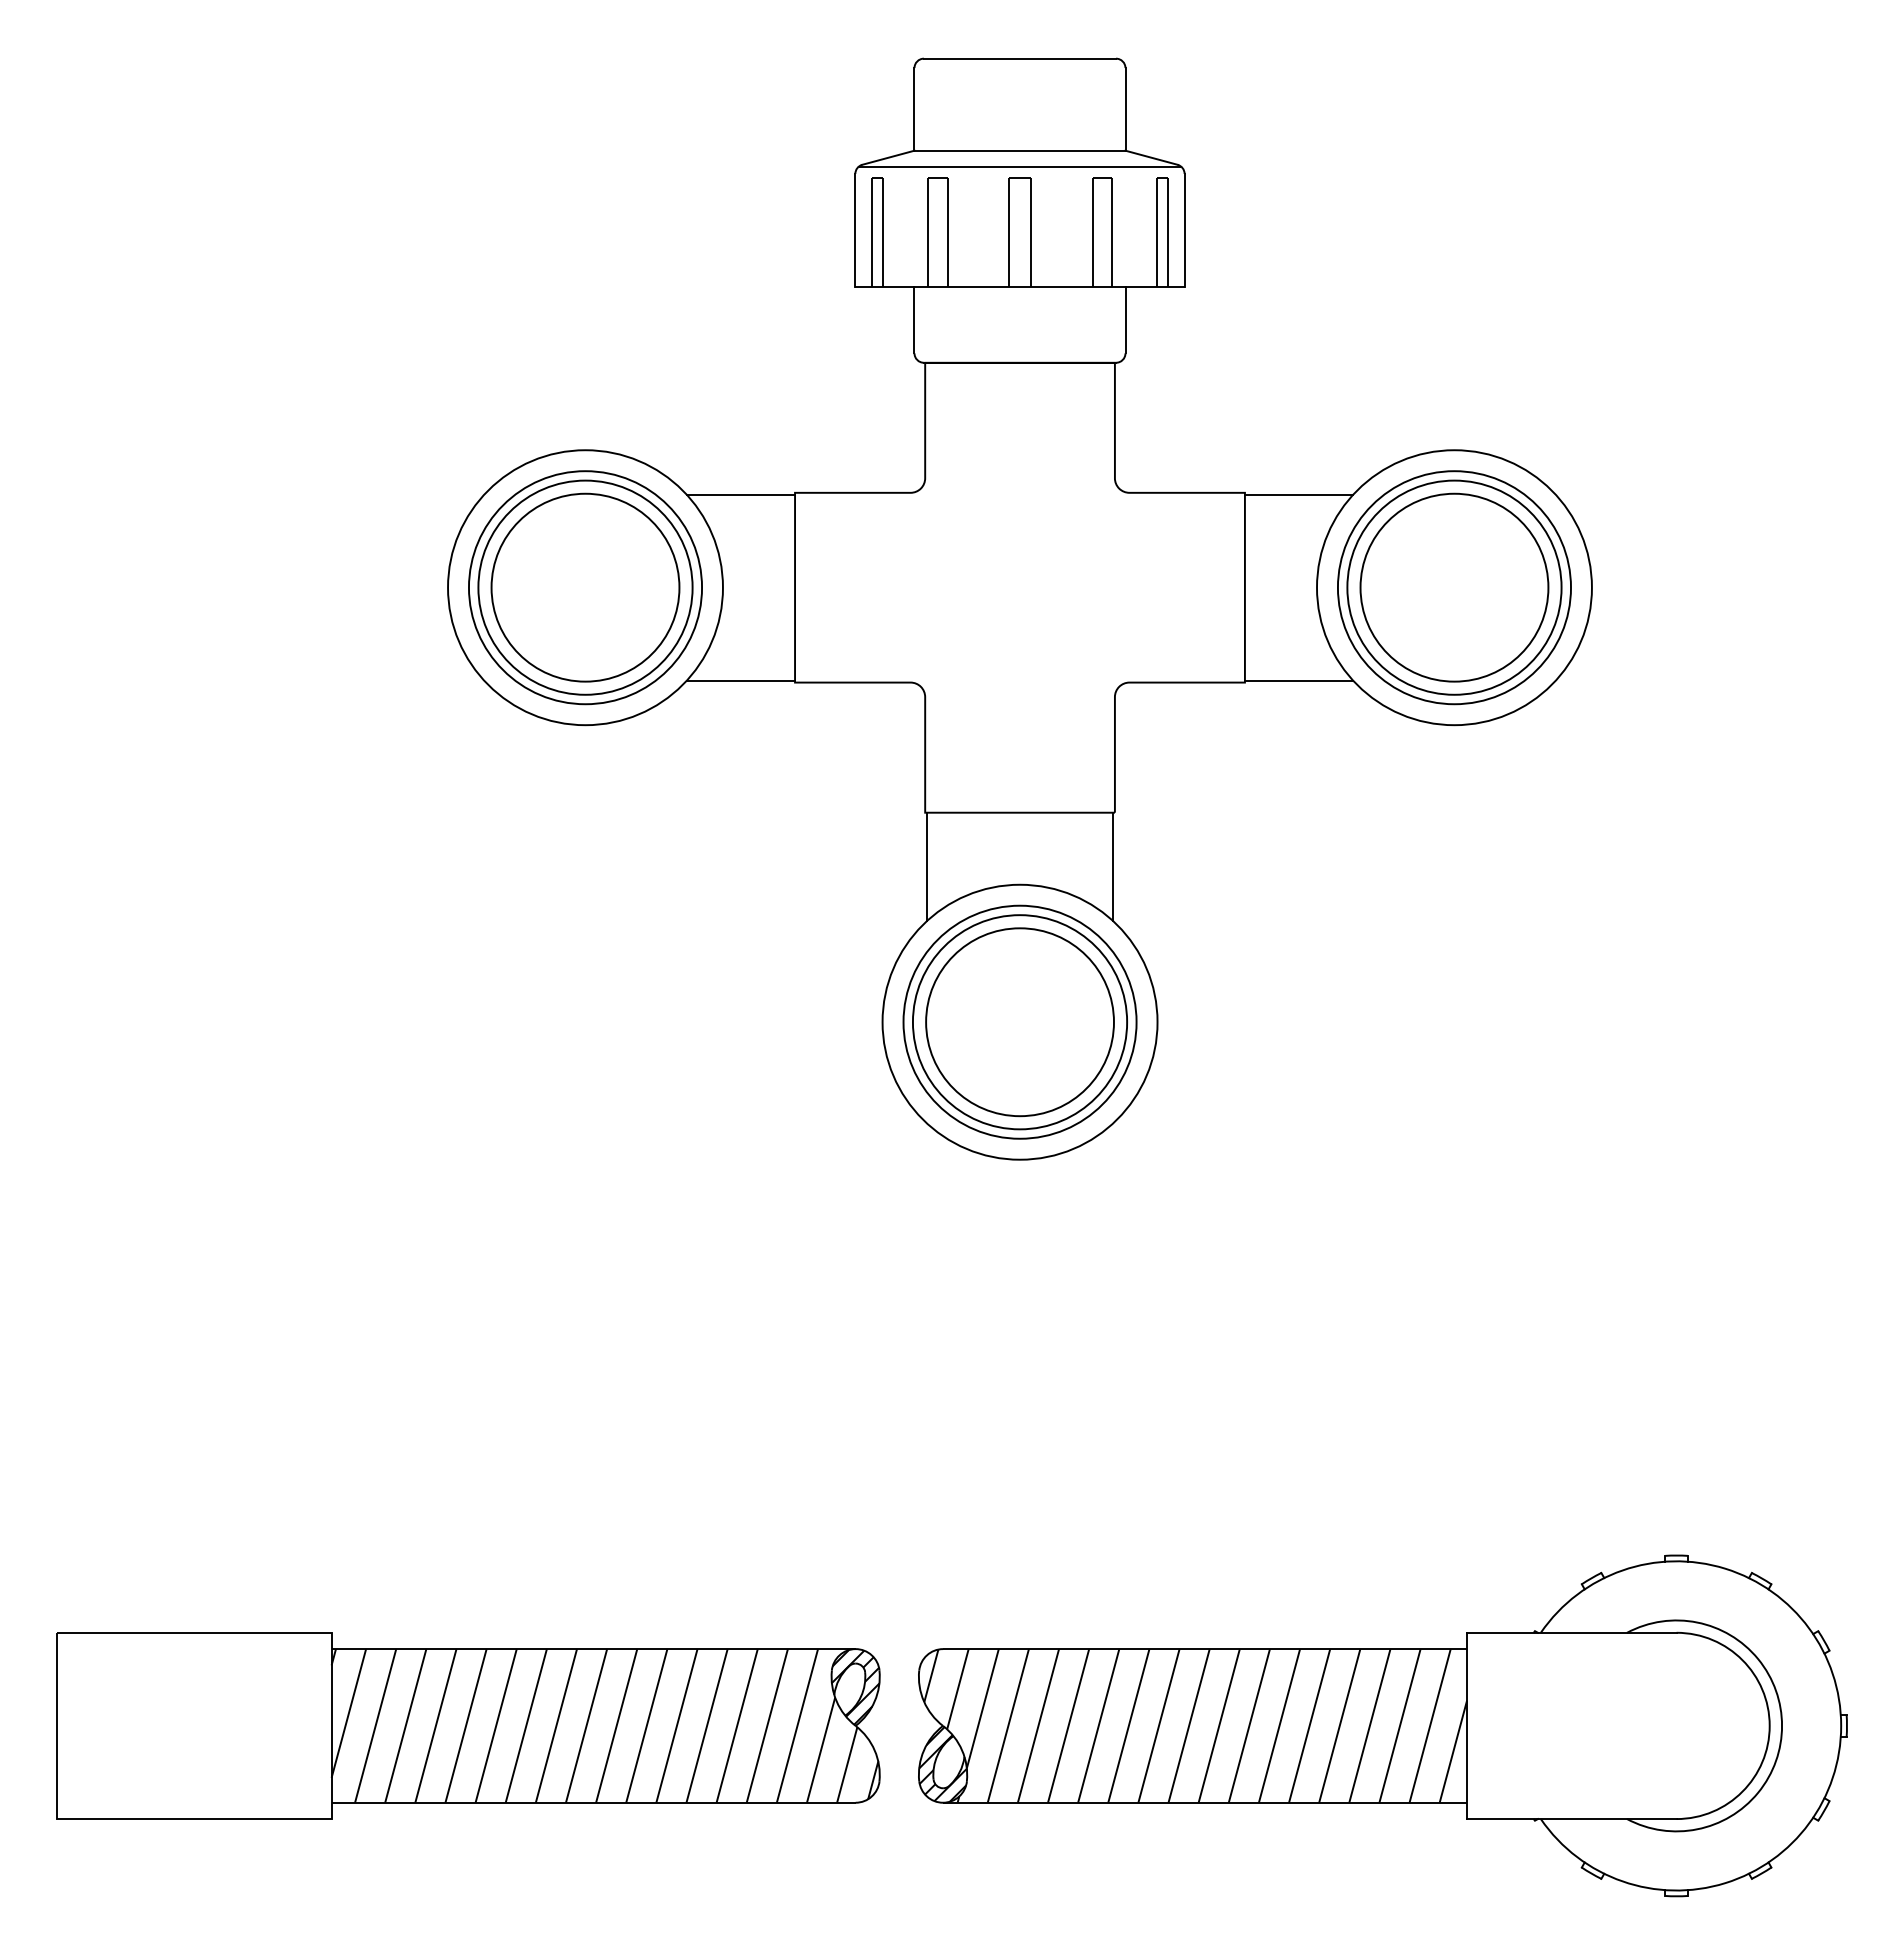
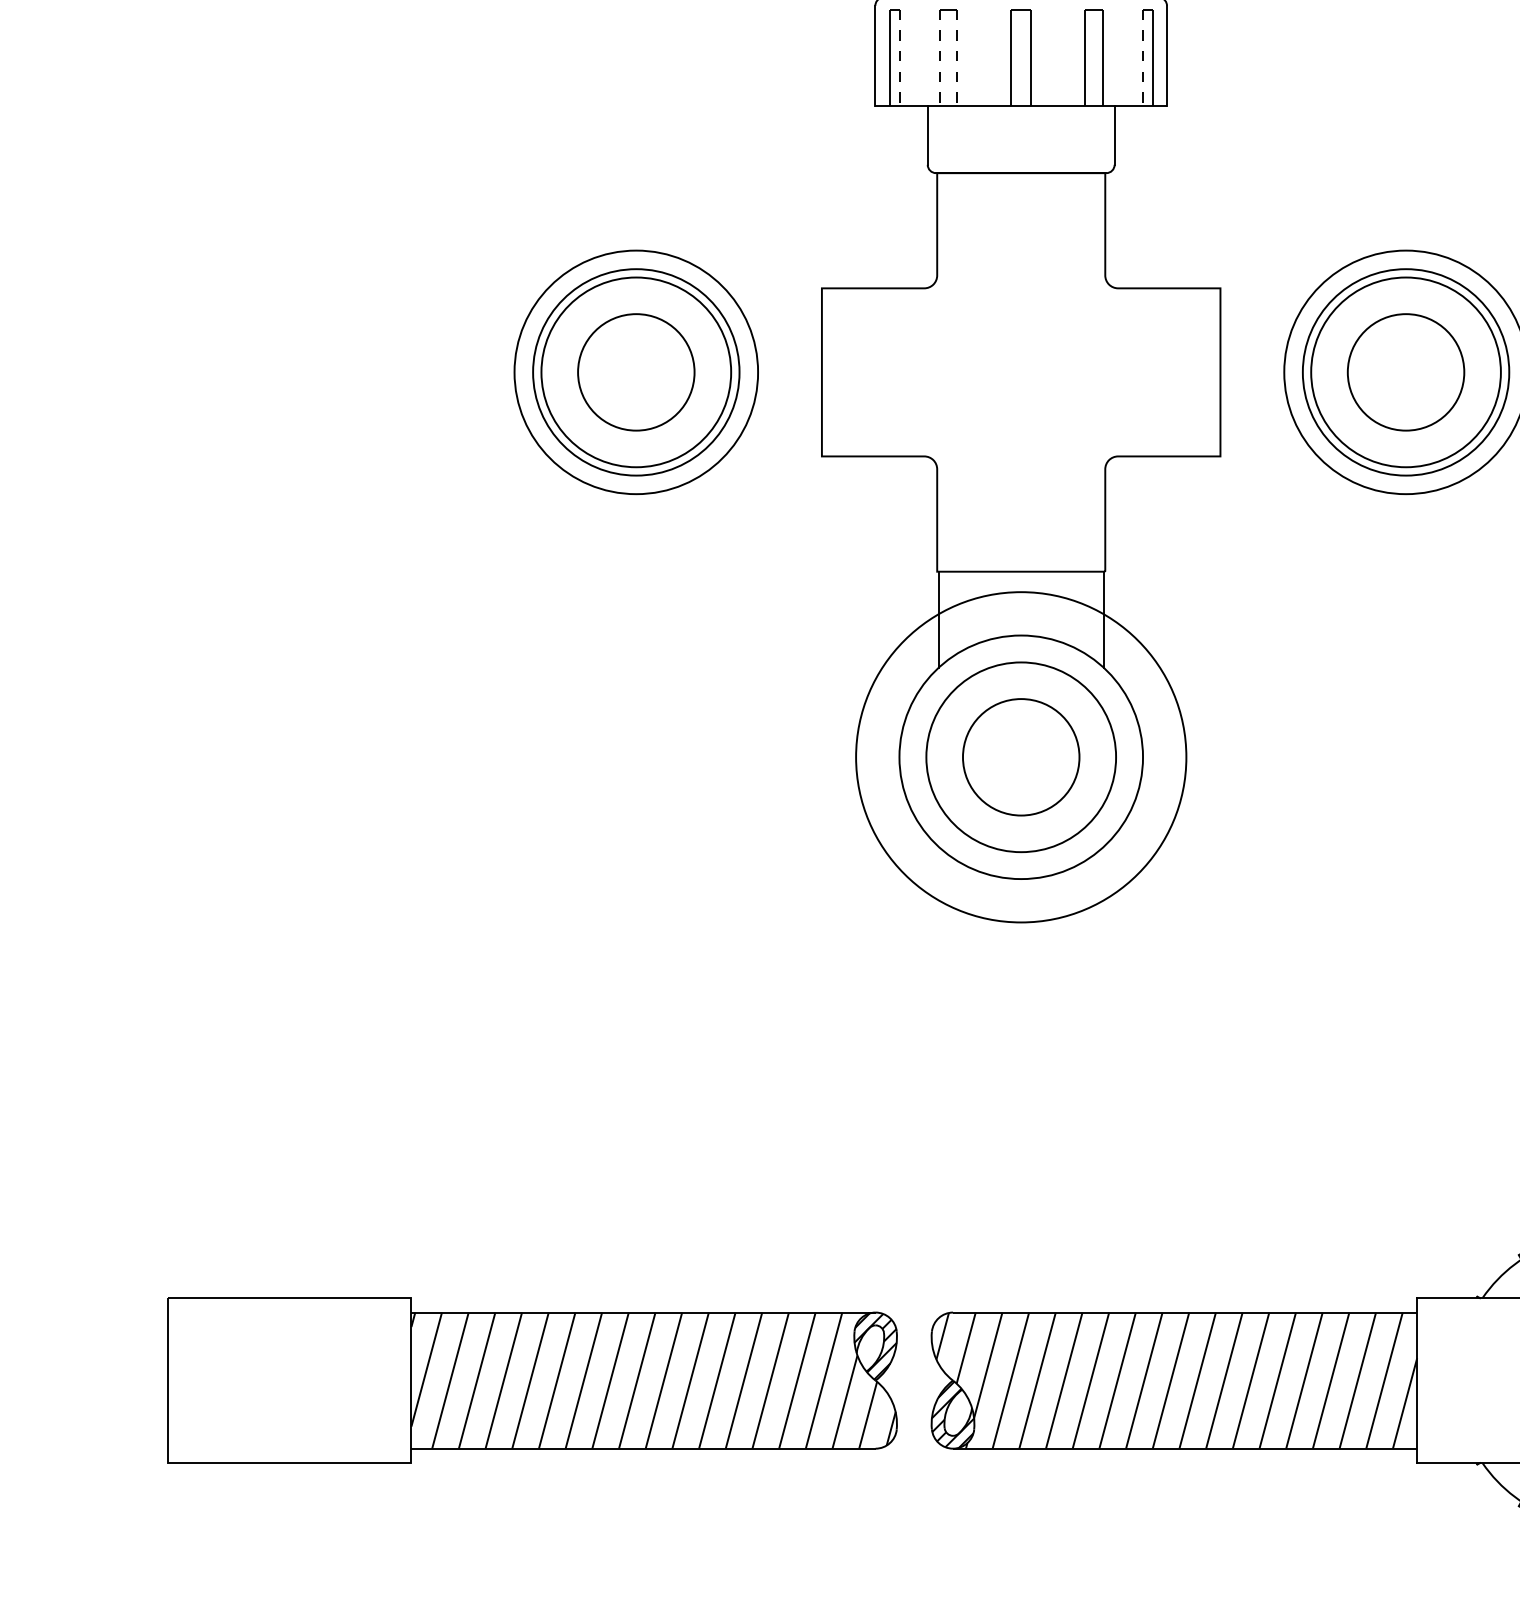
line: (883, 233) -> (900, 58), solid -> dashed
line: (927, 233) -> (939, 58), solid -> dashed
line: (947, 233) -> (956, 58), solid -> dashed
line: (1156, 233) -> (1142, 58), solid -> dashed
line: (740, 494) -> (773, 289), removed
line: (1298, 494) -> (1267, 289), removed
circle: (585, 587) -> (636, 372), size x0.7
circle: (1454, 587) -> (1406, 372), size x0.7
line: (740, 680) -> (773, 454), removed
line: (1298, 680) -> (1267, 454), removed
circle: (1019, 1021) -> (1020, 756), size x1.6
circle: (1019, 1022) -> (1020, 757), size x0.7

